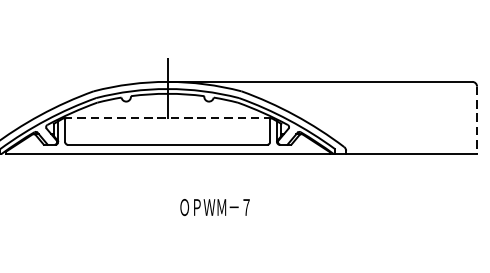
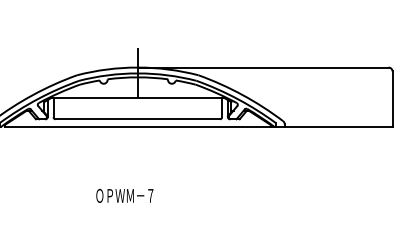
line: (168, 118) -> (138, 97), dashed -> solid
line: (477, 120) -> (392, 99), dashed -> solid
text: (214, 206) -> (124, 195), moved

